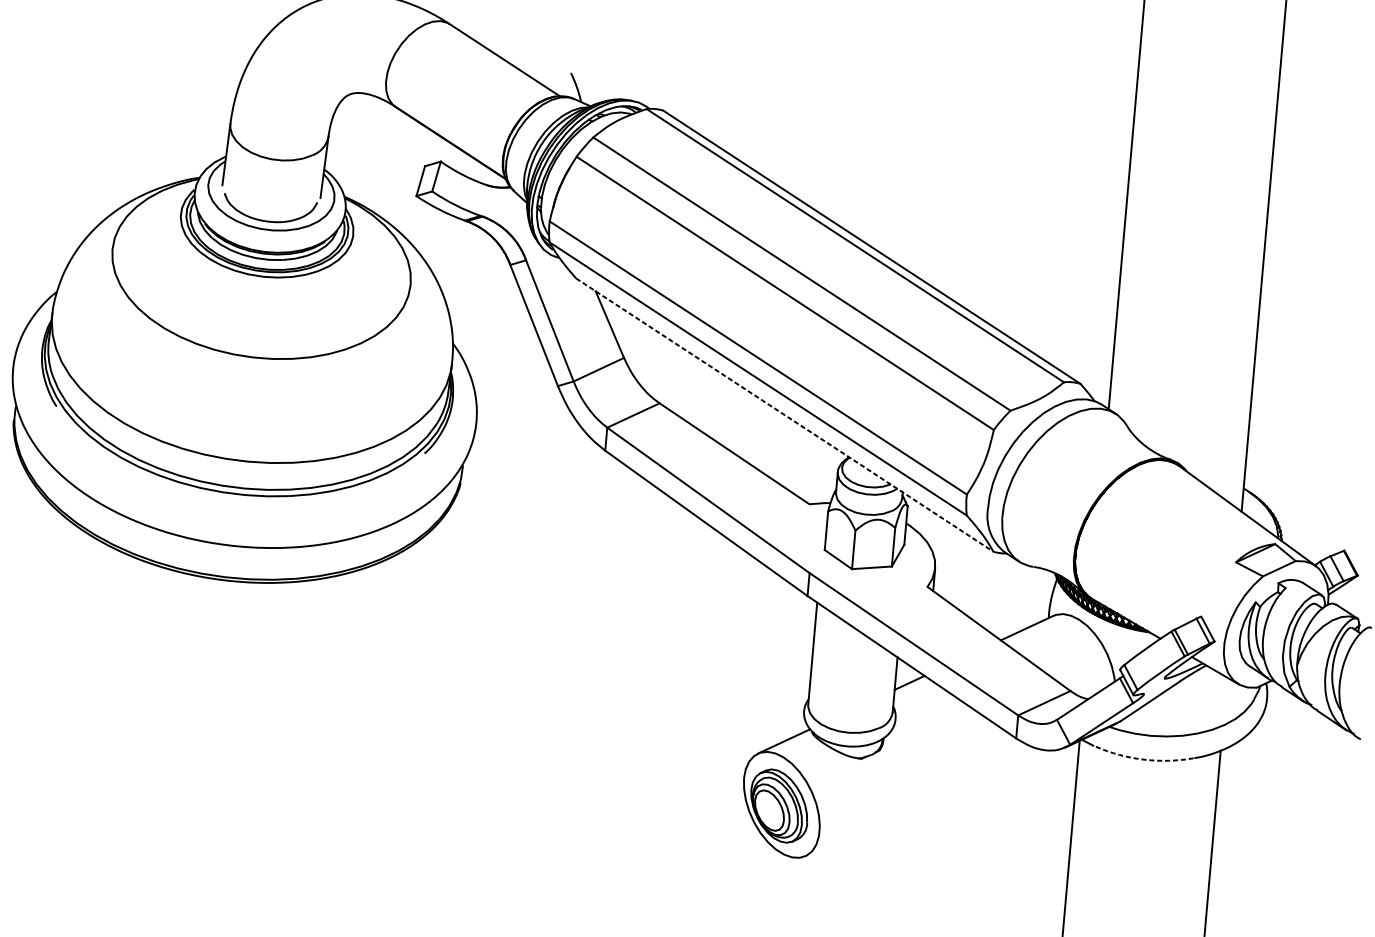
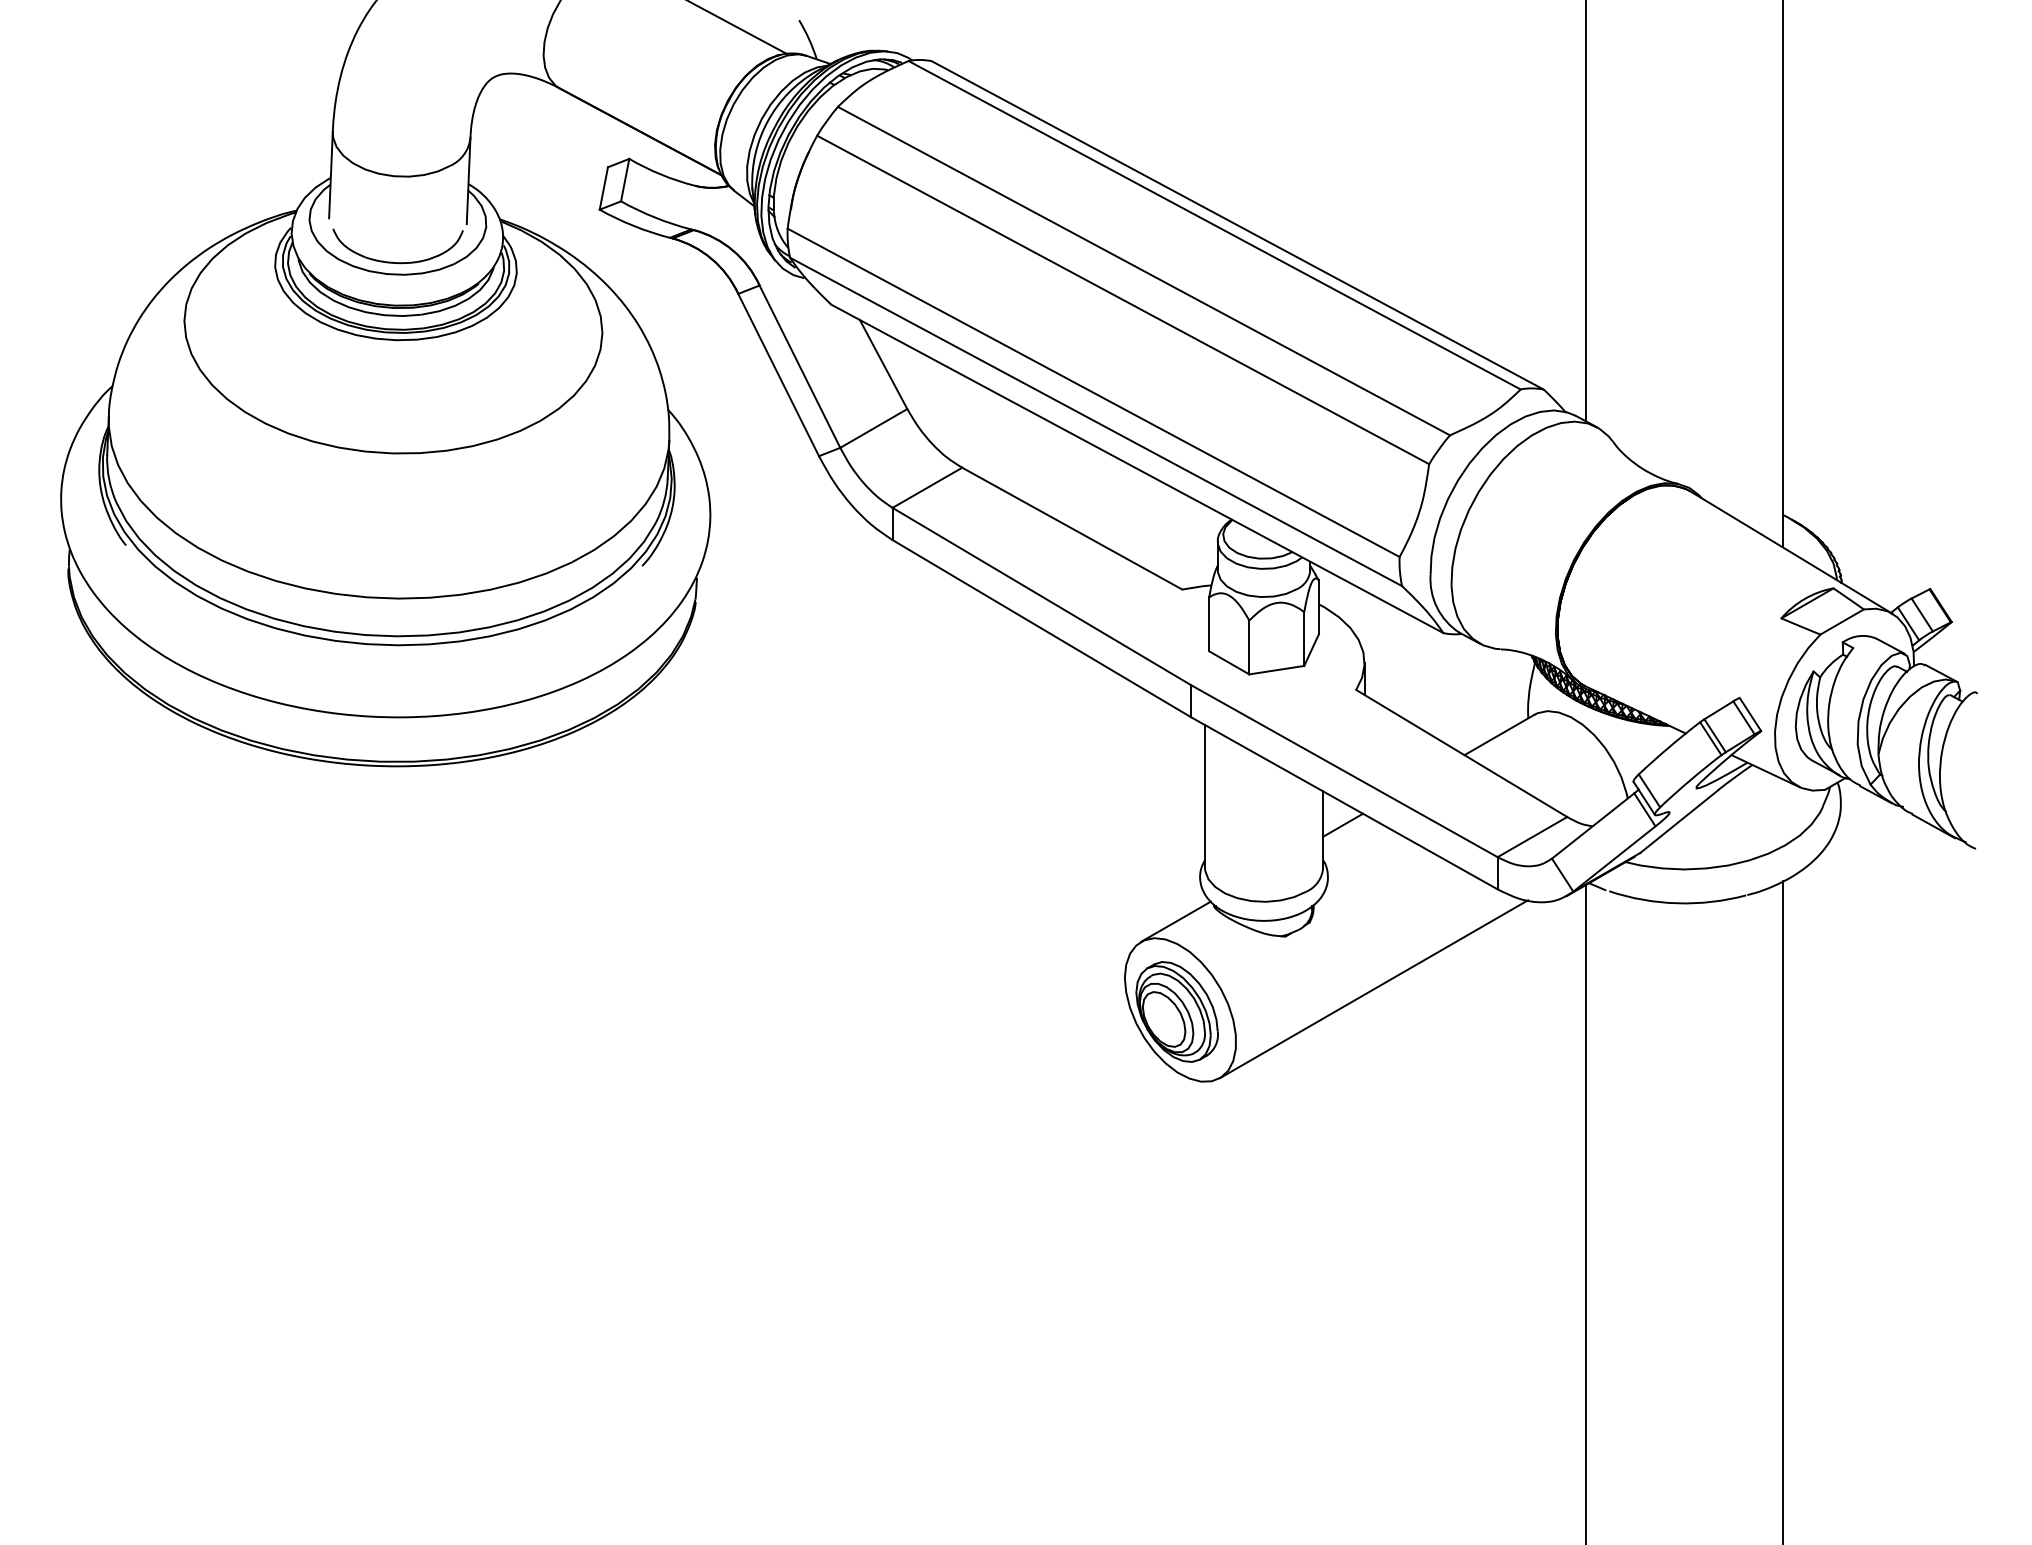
line: (784, 415) -> (1137, 469), dashed -> solid
arc: (1143, 759) -> (1677, 903), dashed -> solid
line: (921, 802) -> (1373, 989), added

